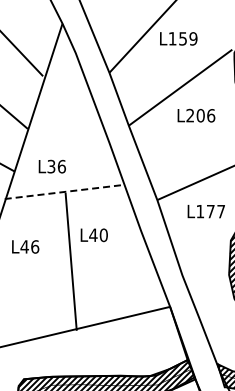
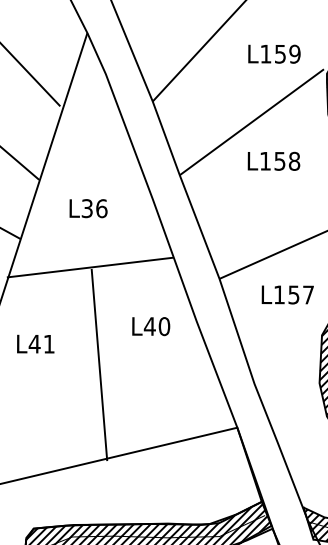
text: (178, 38) -> (274, 53), moved
text: (200, 115) -> (279, 161), L206 -> L158
text: (51, 166) -> (87, 208), moved
line: (65, 191) -> (91, 266), dashed -> solid
text: (210, 211) -> (293, 294), L177 -> L157
text: (93, 235) -> (150, 326), moved
text: (35, 246) -> (49, 343), L46 -> L41

